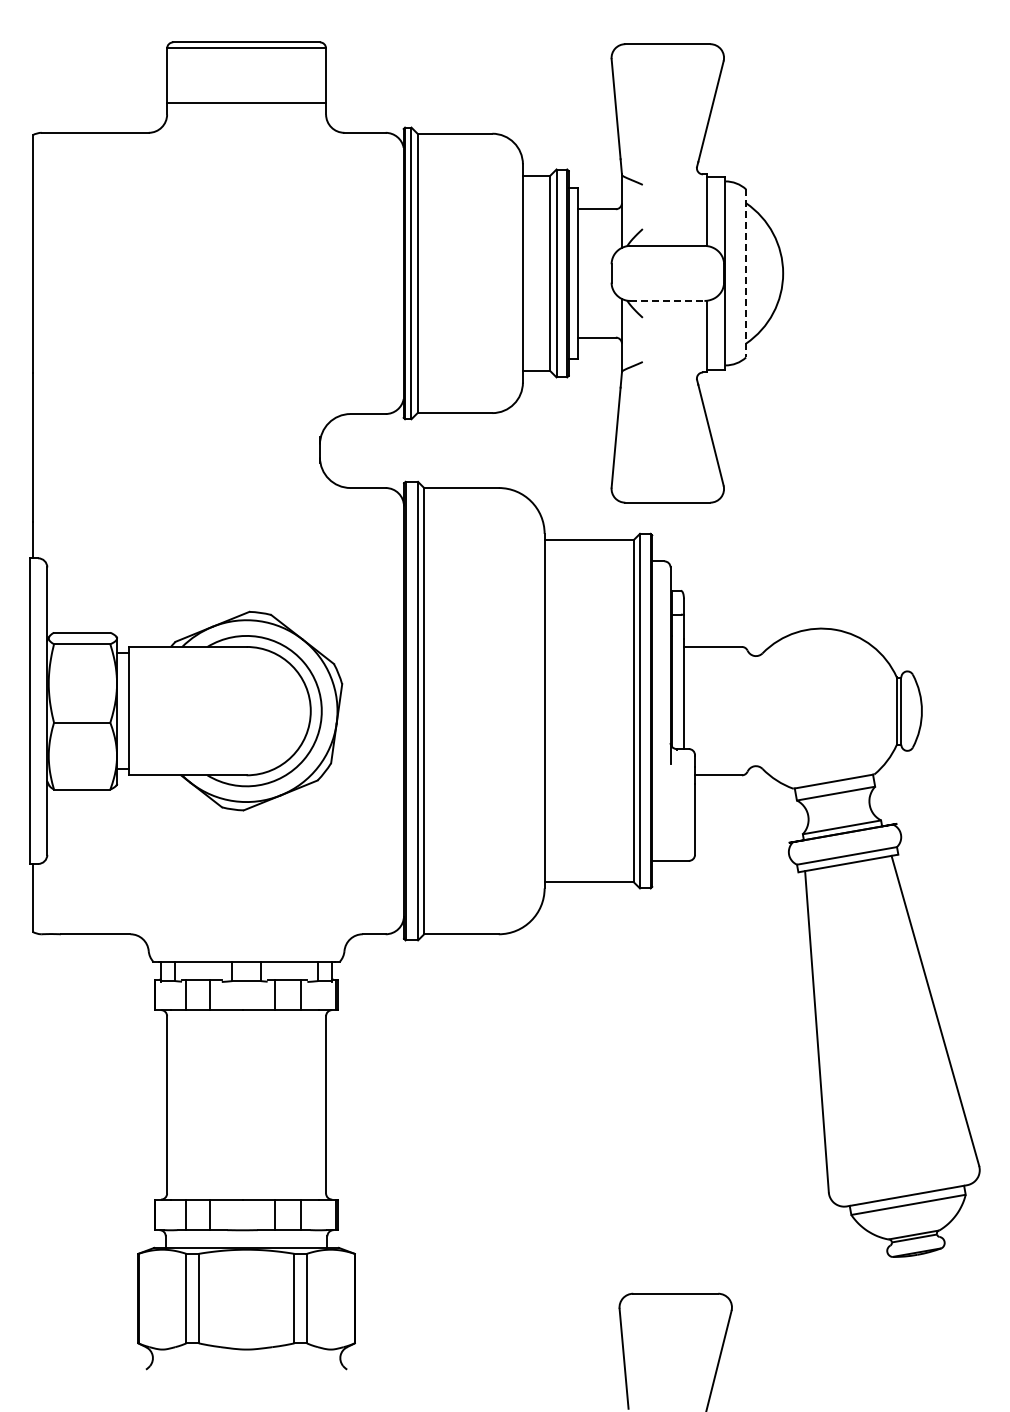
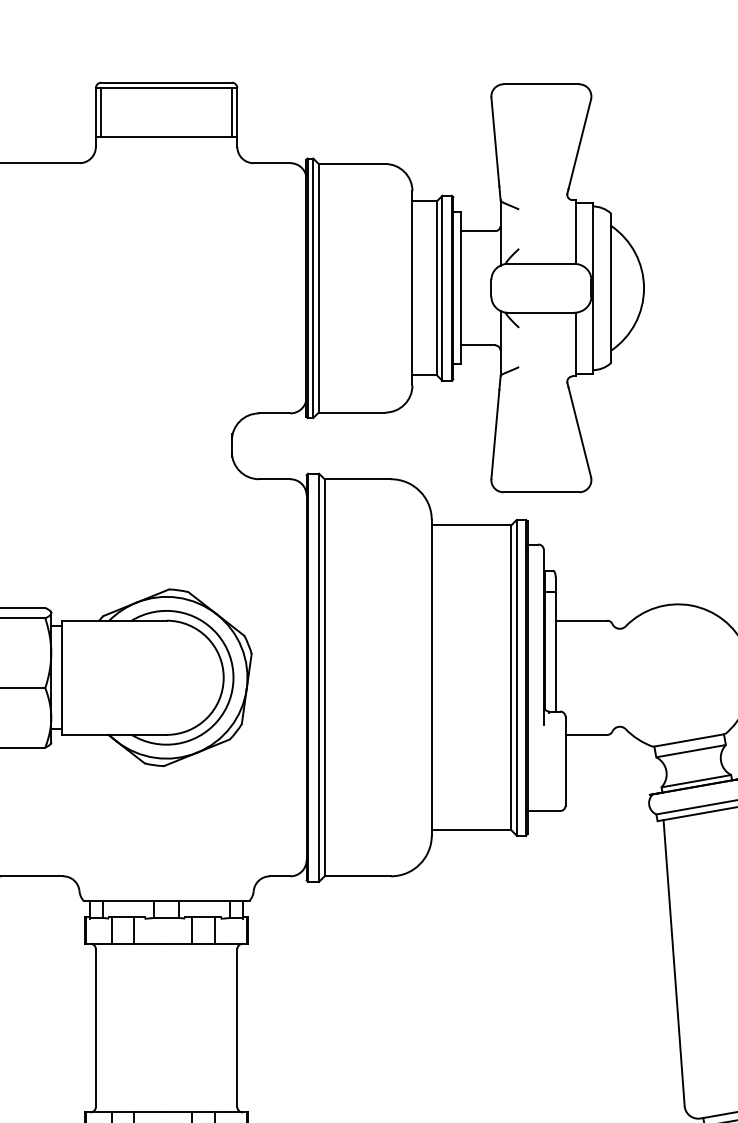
line: (173, 75) -> (101, 112), added
line: (319, 75) -> (231, 112), added
line: (746, 273) -> (611, 288), dashed -> solid
line: (667, 300) -> (541, 312), dashed -> solid

